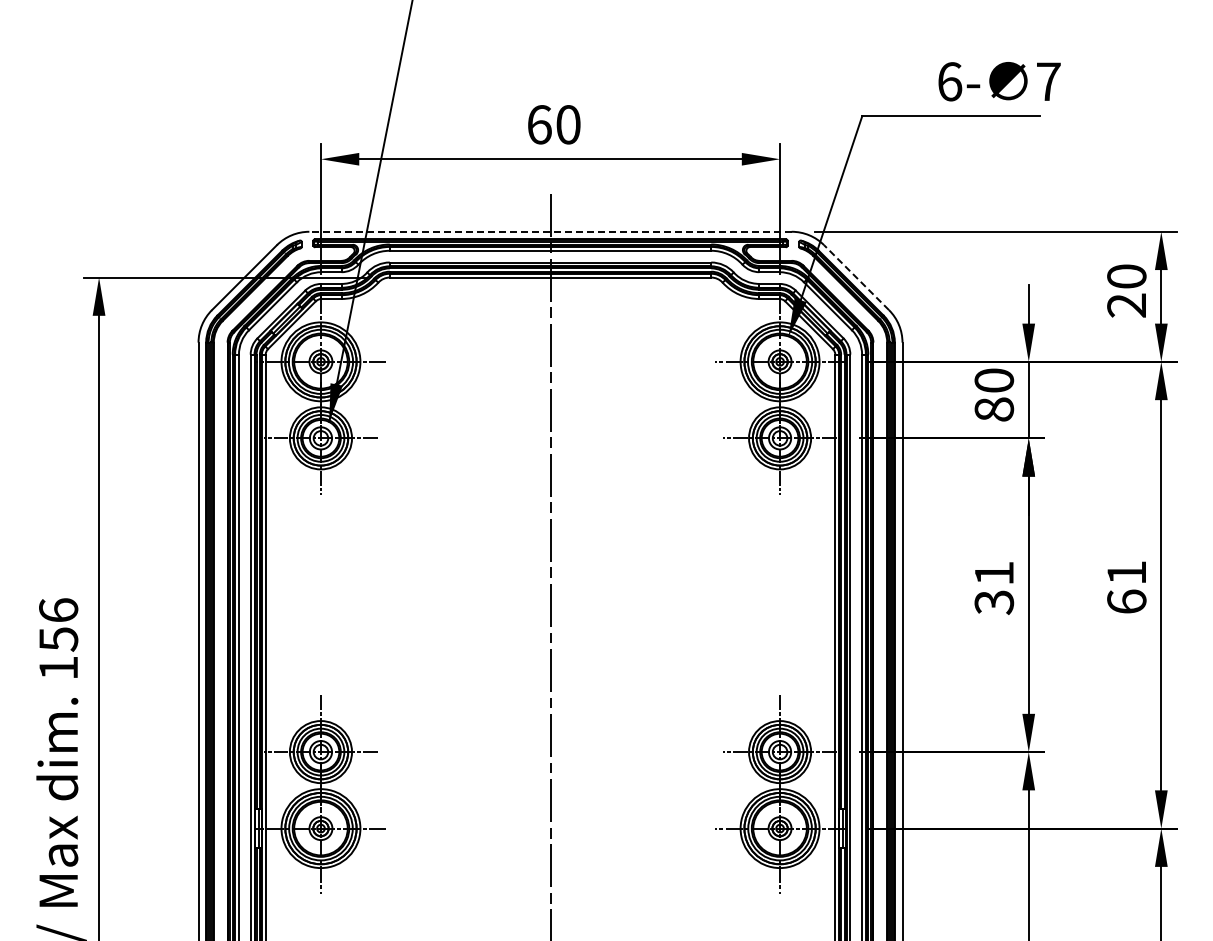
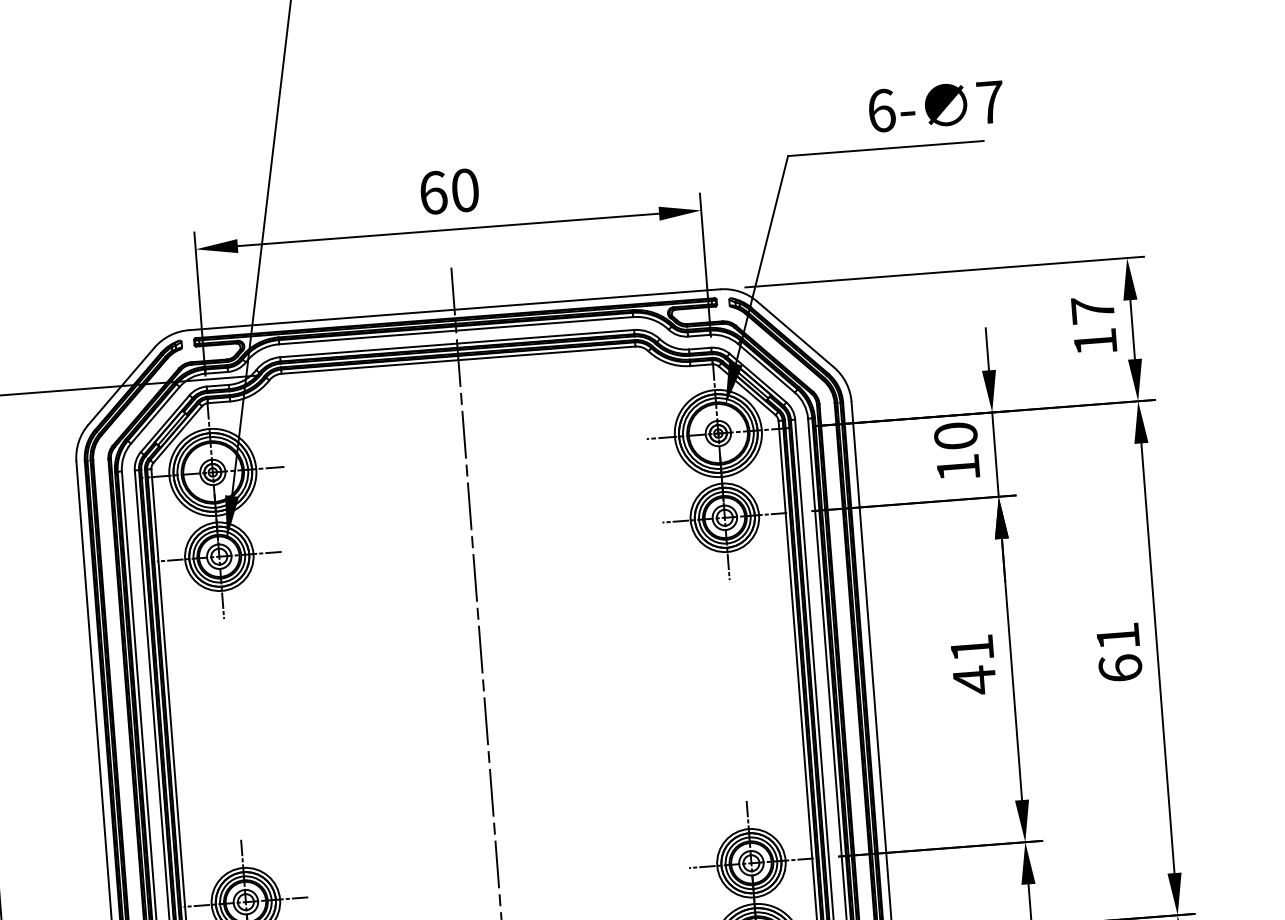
line: (550, 231) -> (454, 309), dashed -> solid
line: (856, 277) -> (795, 334), dashed -> solid
text: (1126, 290) -> (1093, 325), 20 -> 17
text: (994, 409) -> (958, 467), 80 -> 10
text: (994, 602) -> (974, 680), 31 -> 41

